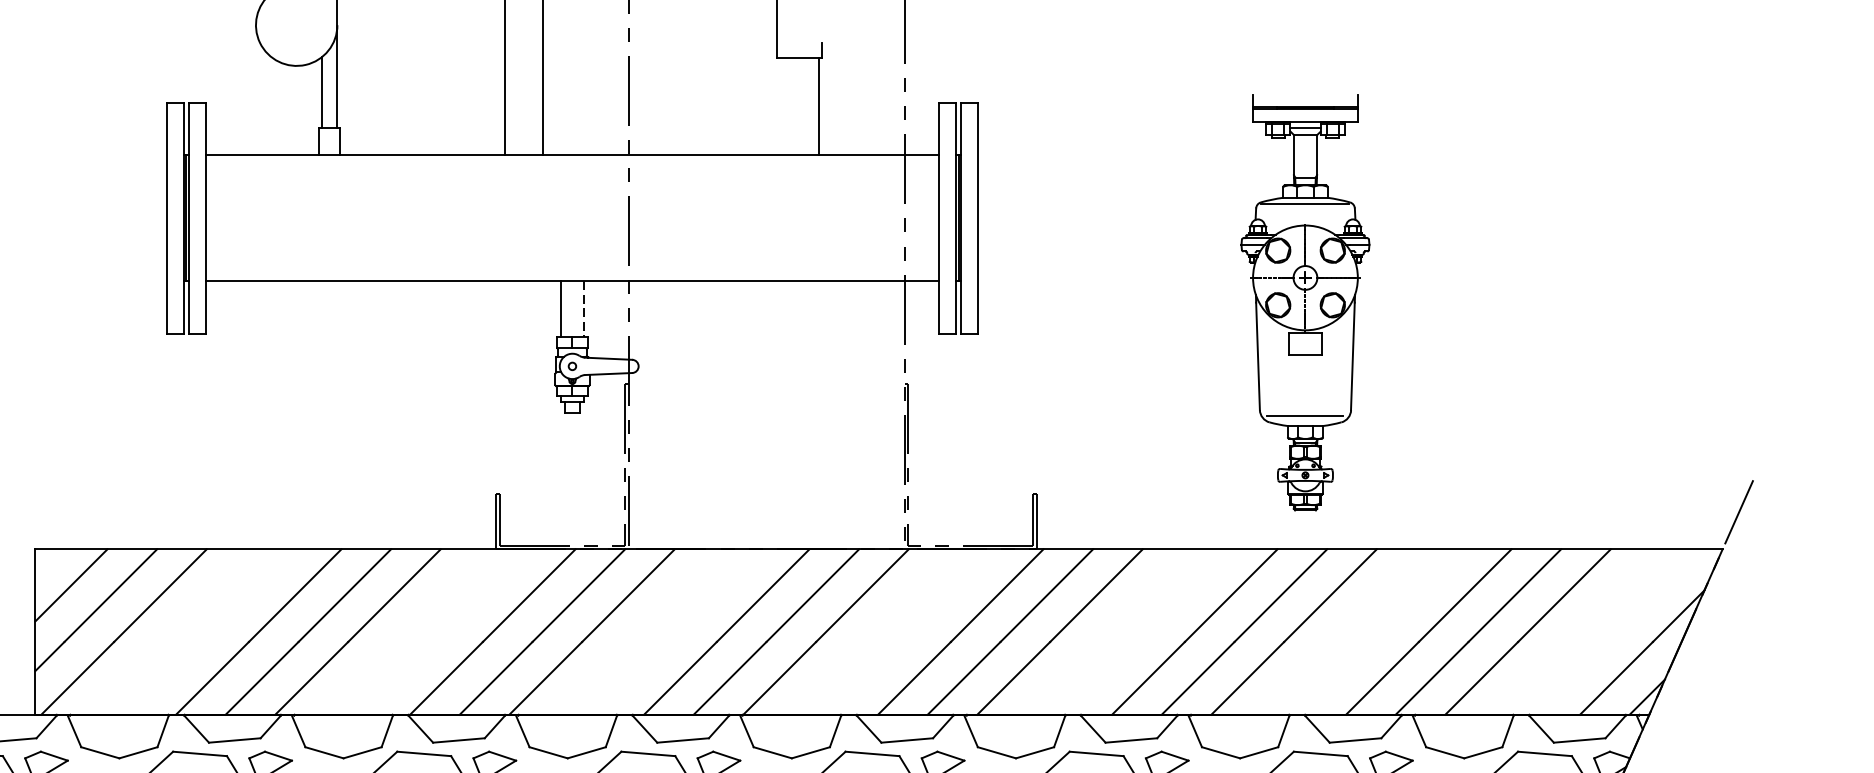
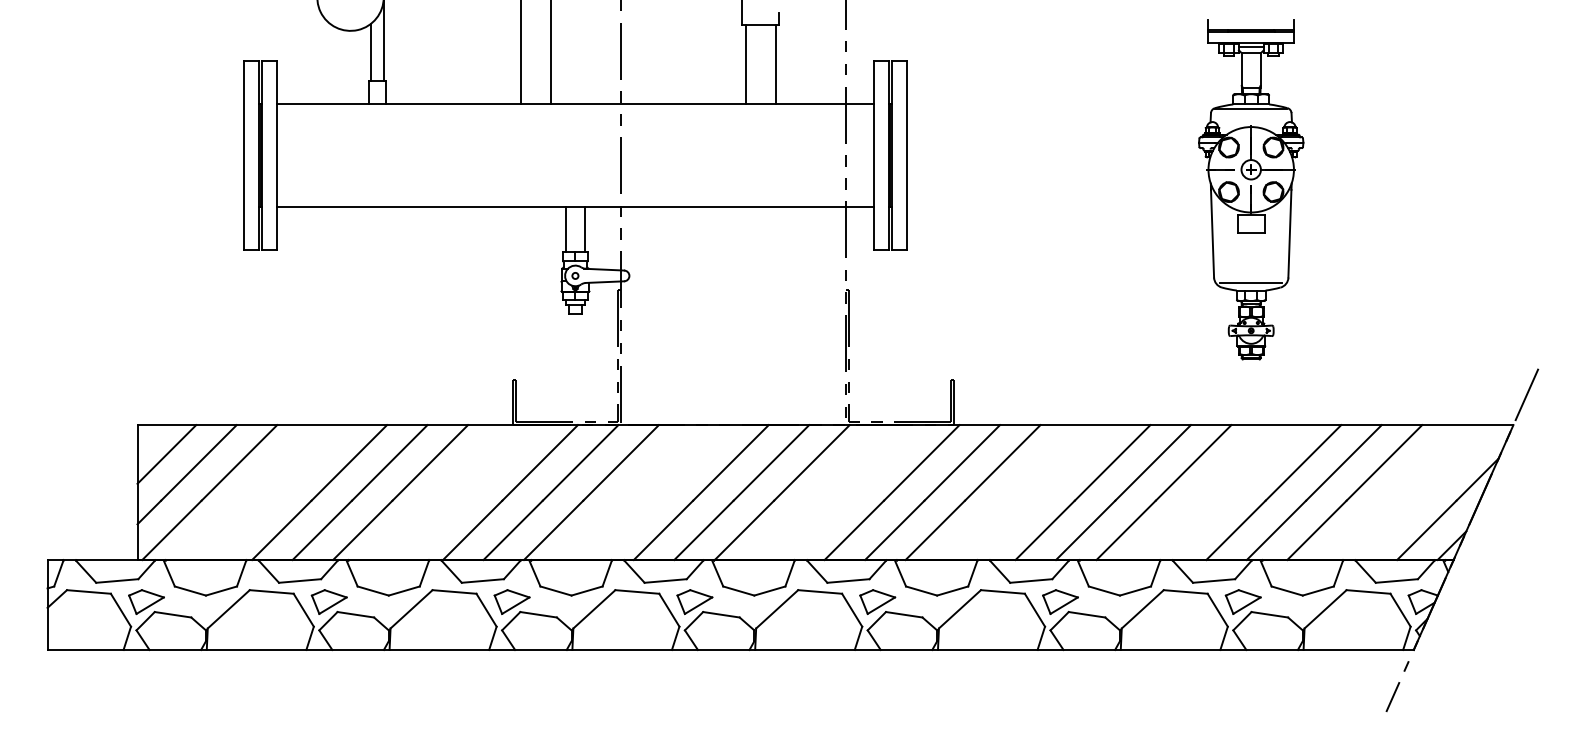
line: (780, 105) -> (745, 63), added
part: (1305, 302) -> (1251, 189), moved
line: (584, 309) -> (585, 229), dashed -> solid

